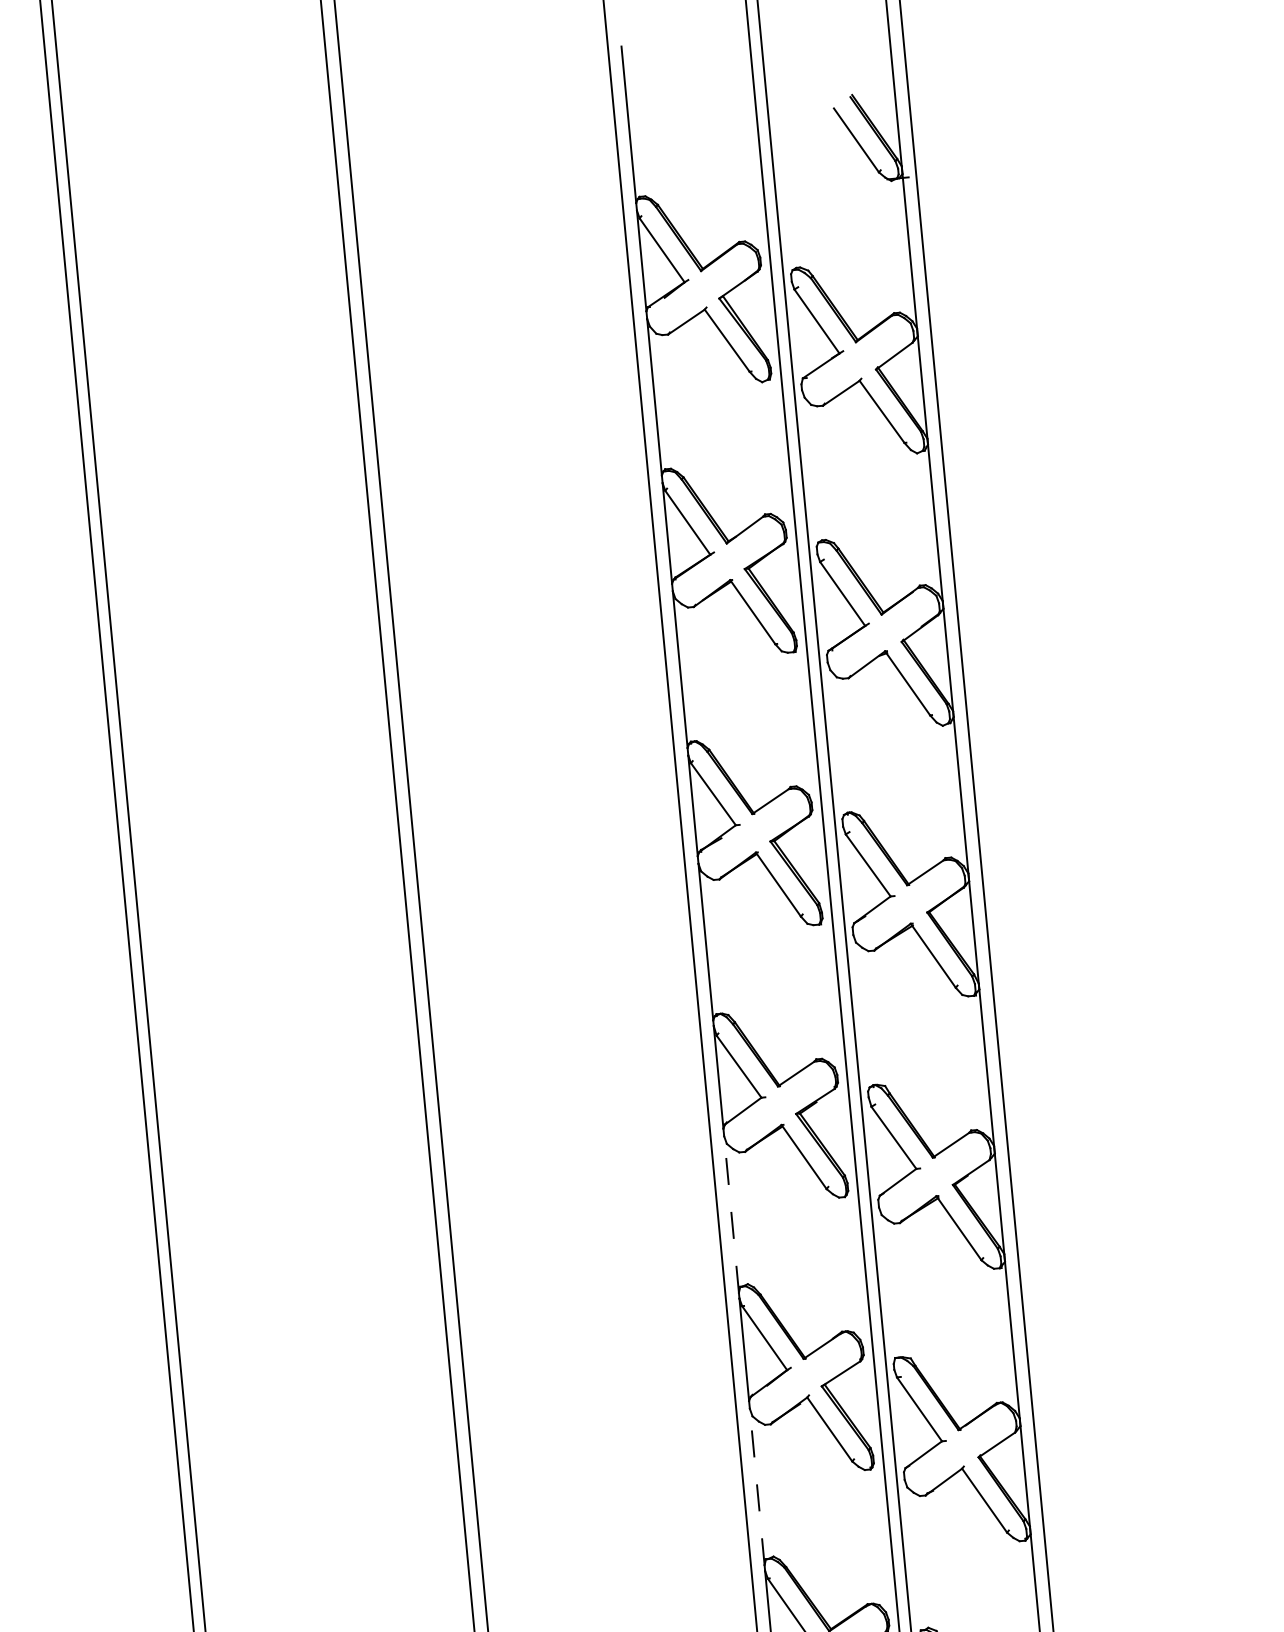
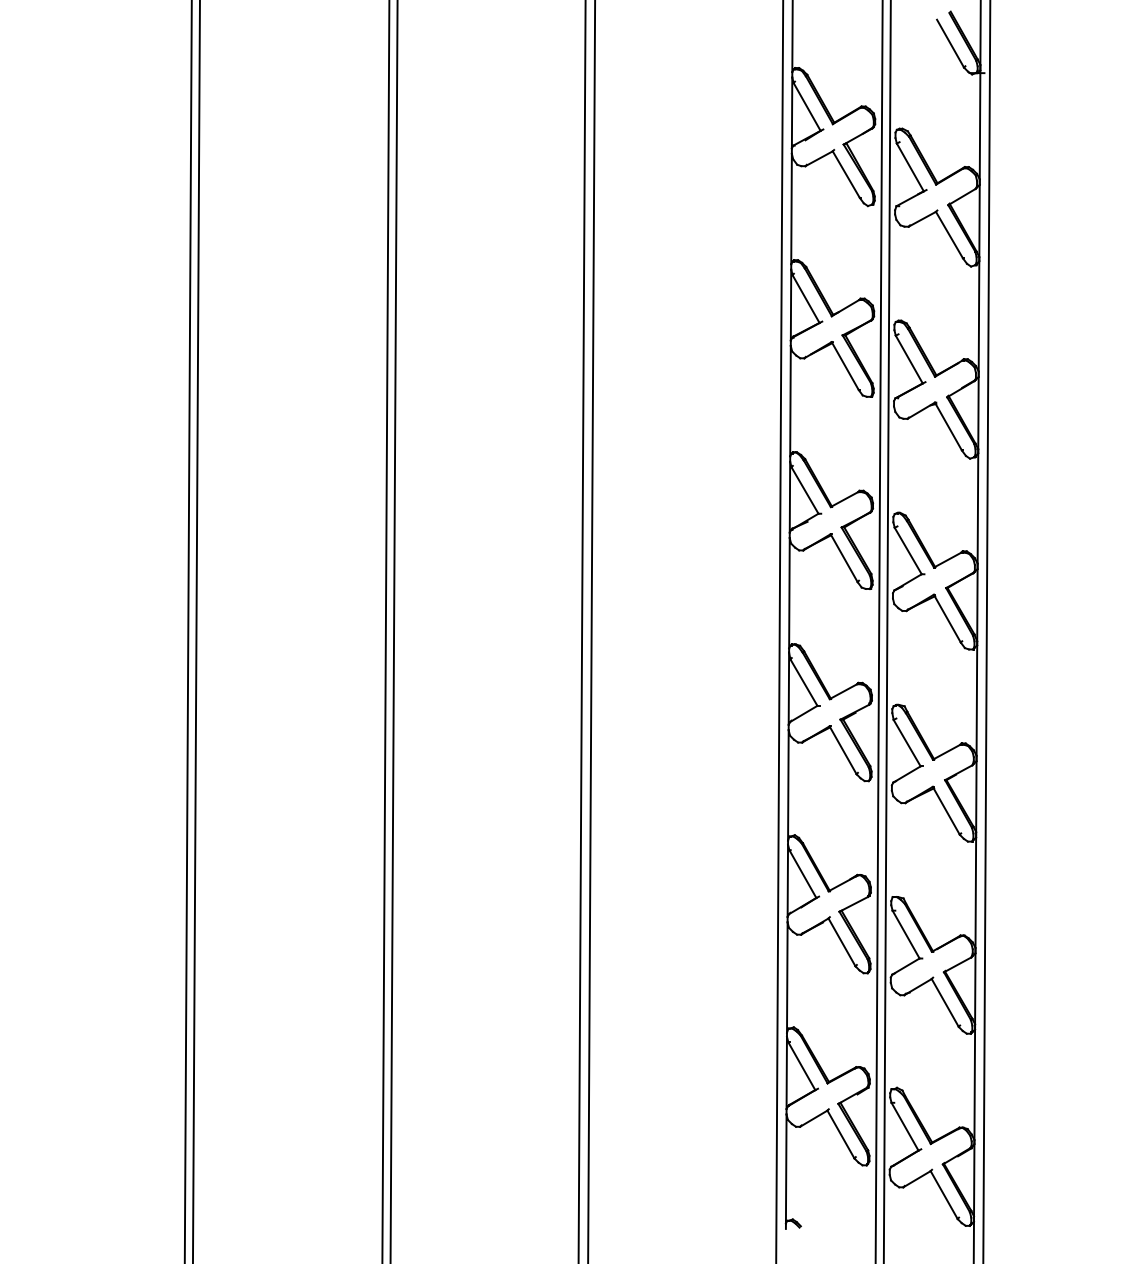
line: (731, 1213) -> (788, 784), dashed -> solid
line: (757, 1486) -> (787, 977), dashed -> solid

